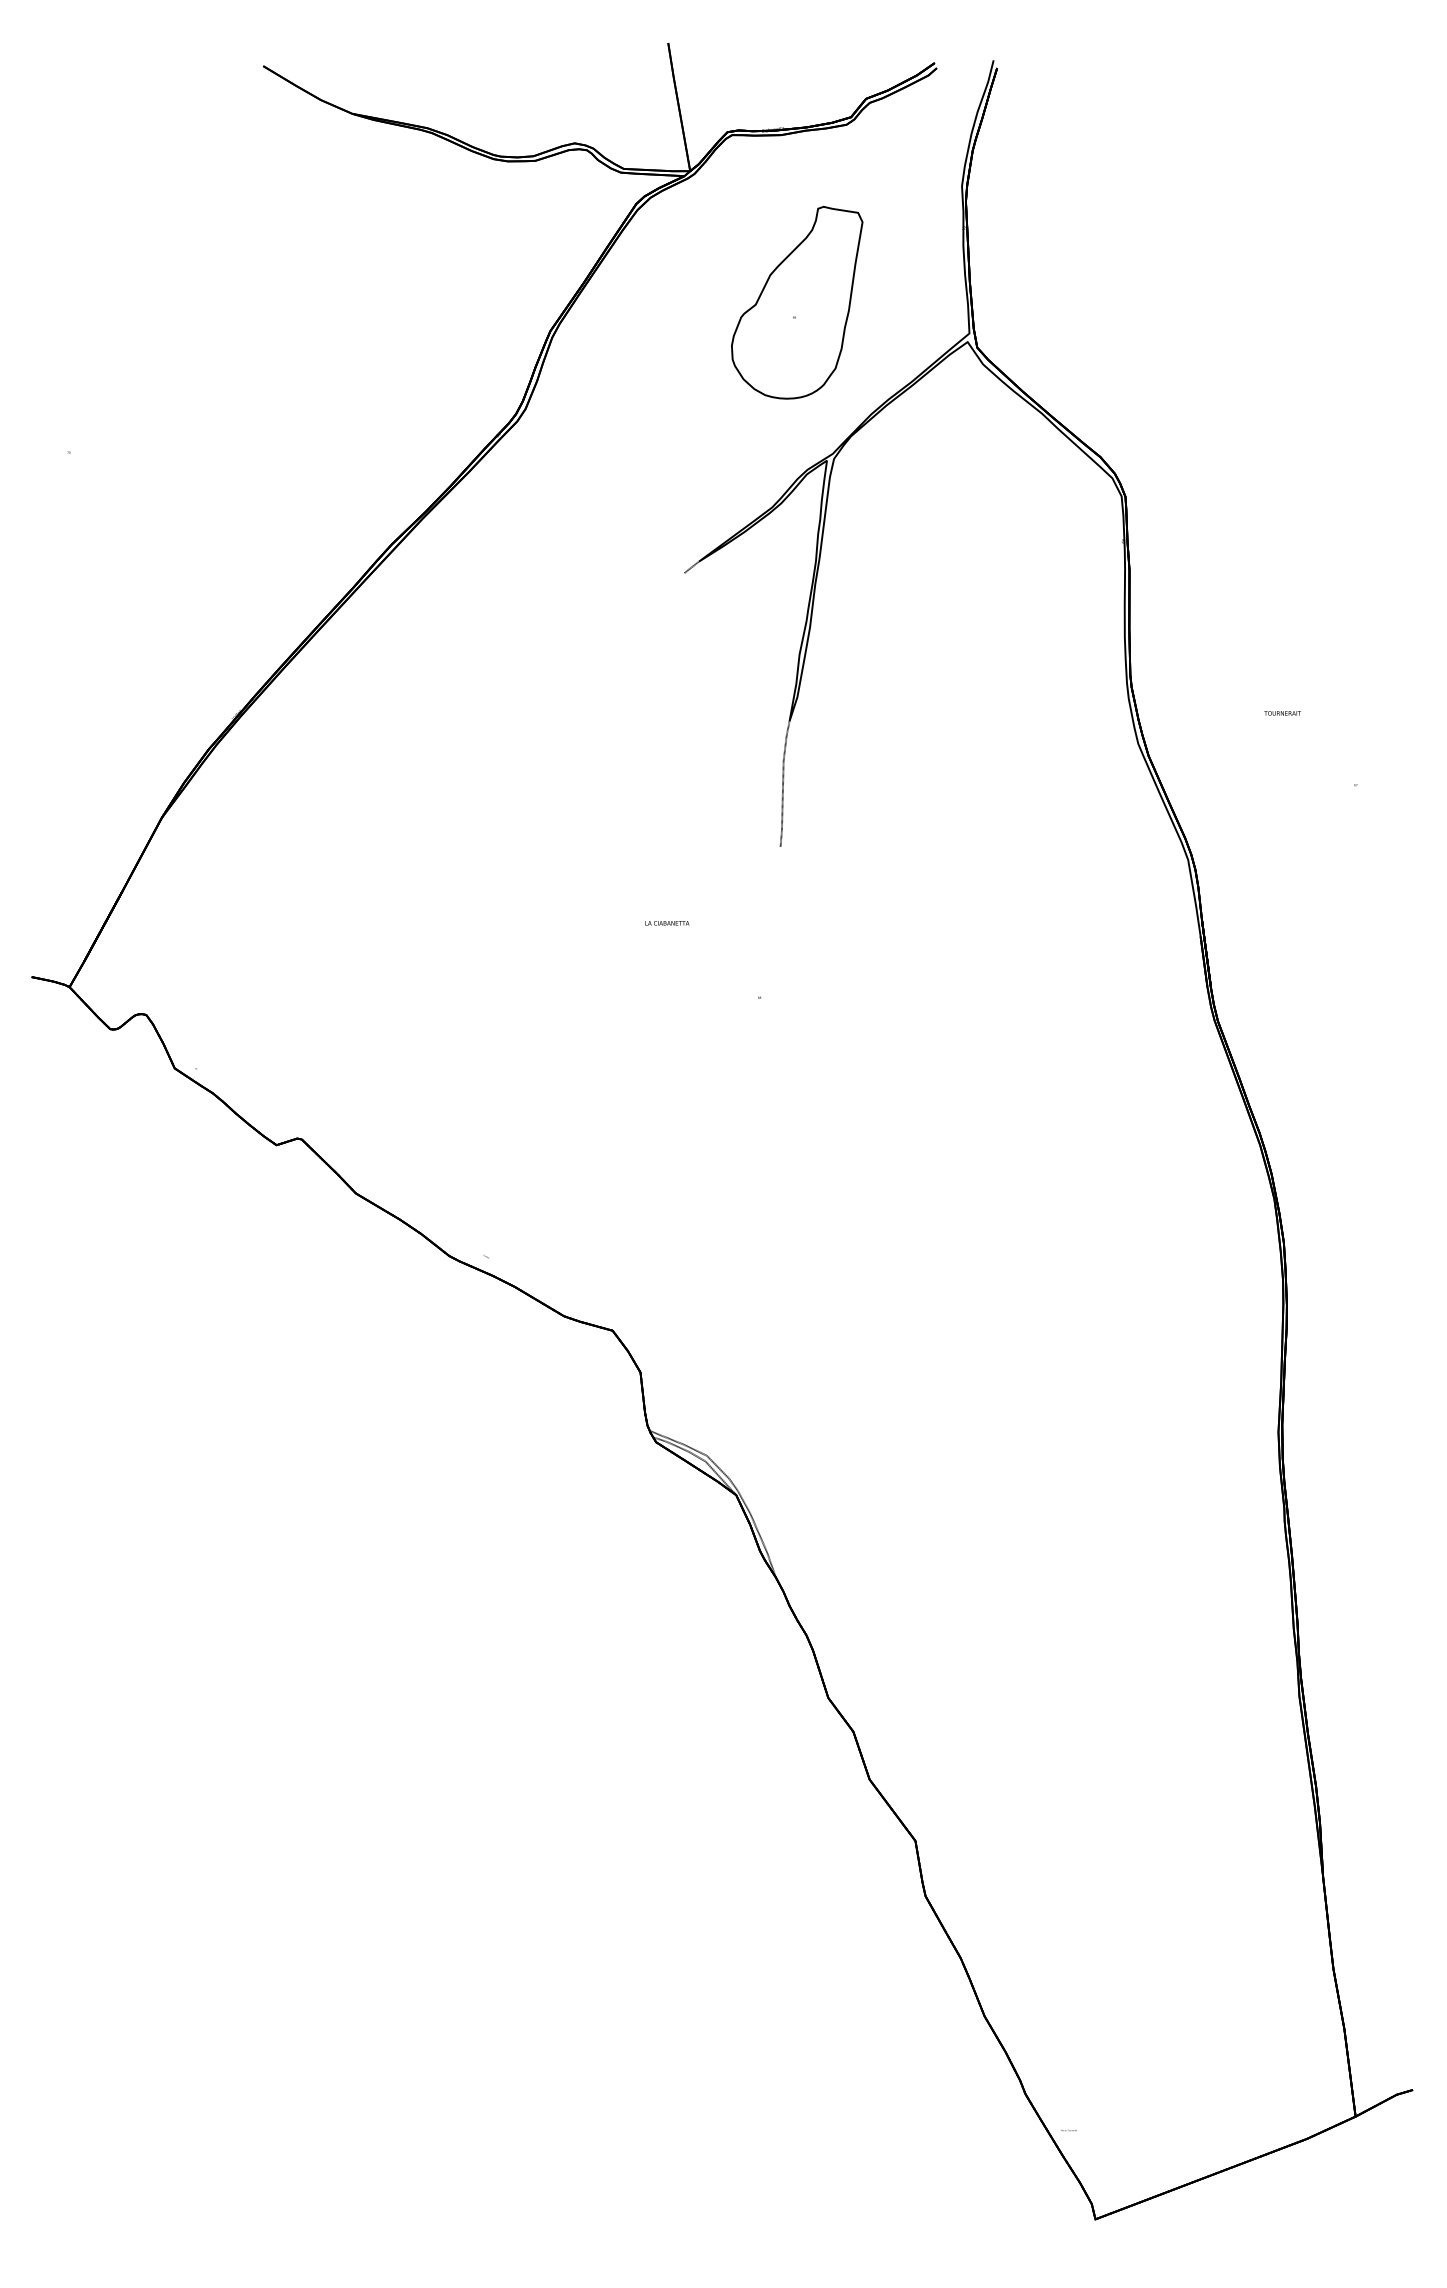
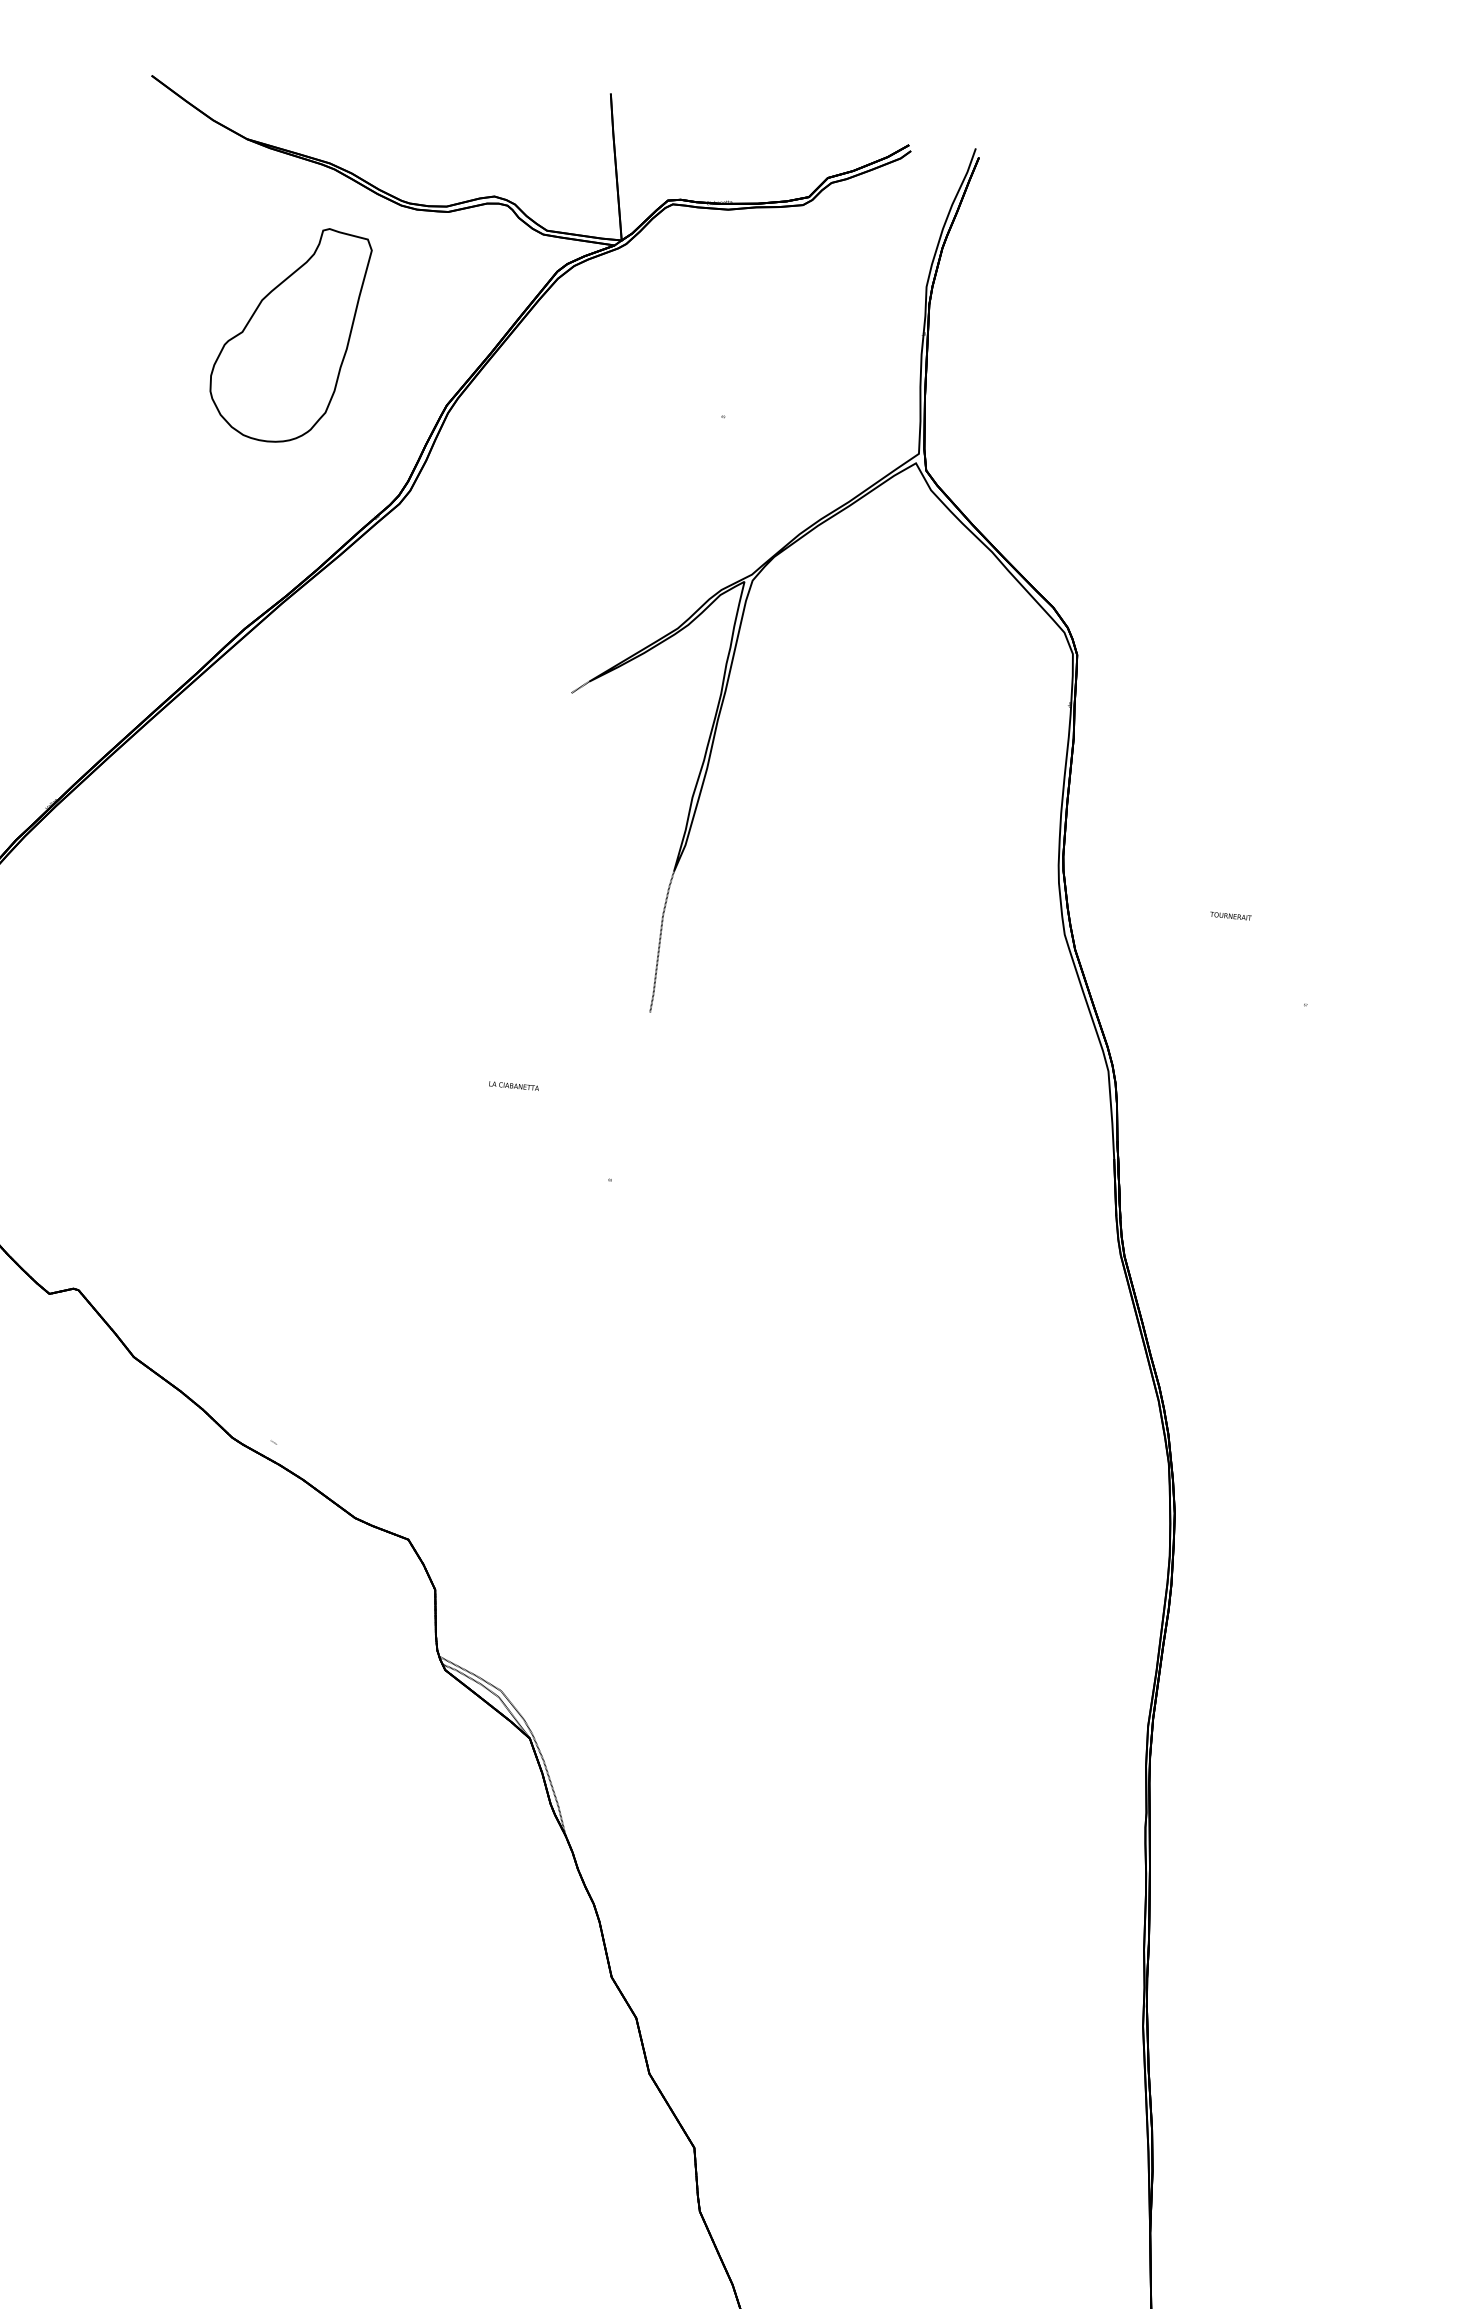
part: (797, 302) -> (289, 334), moved

